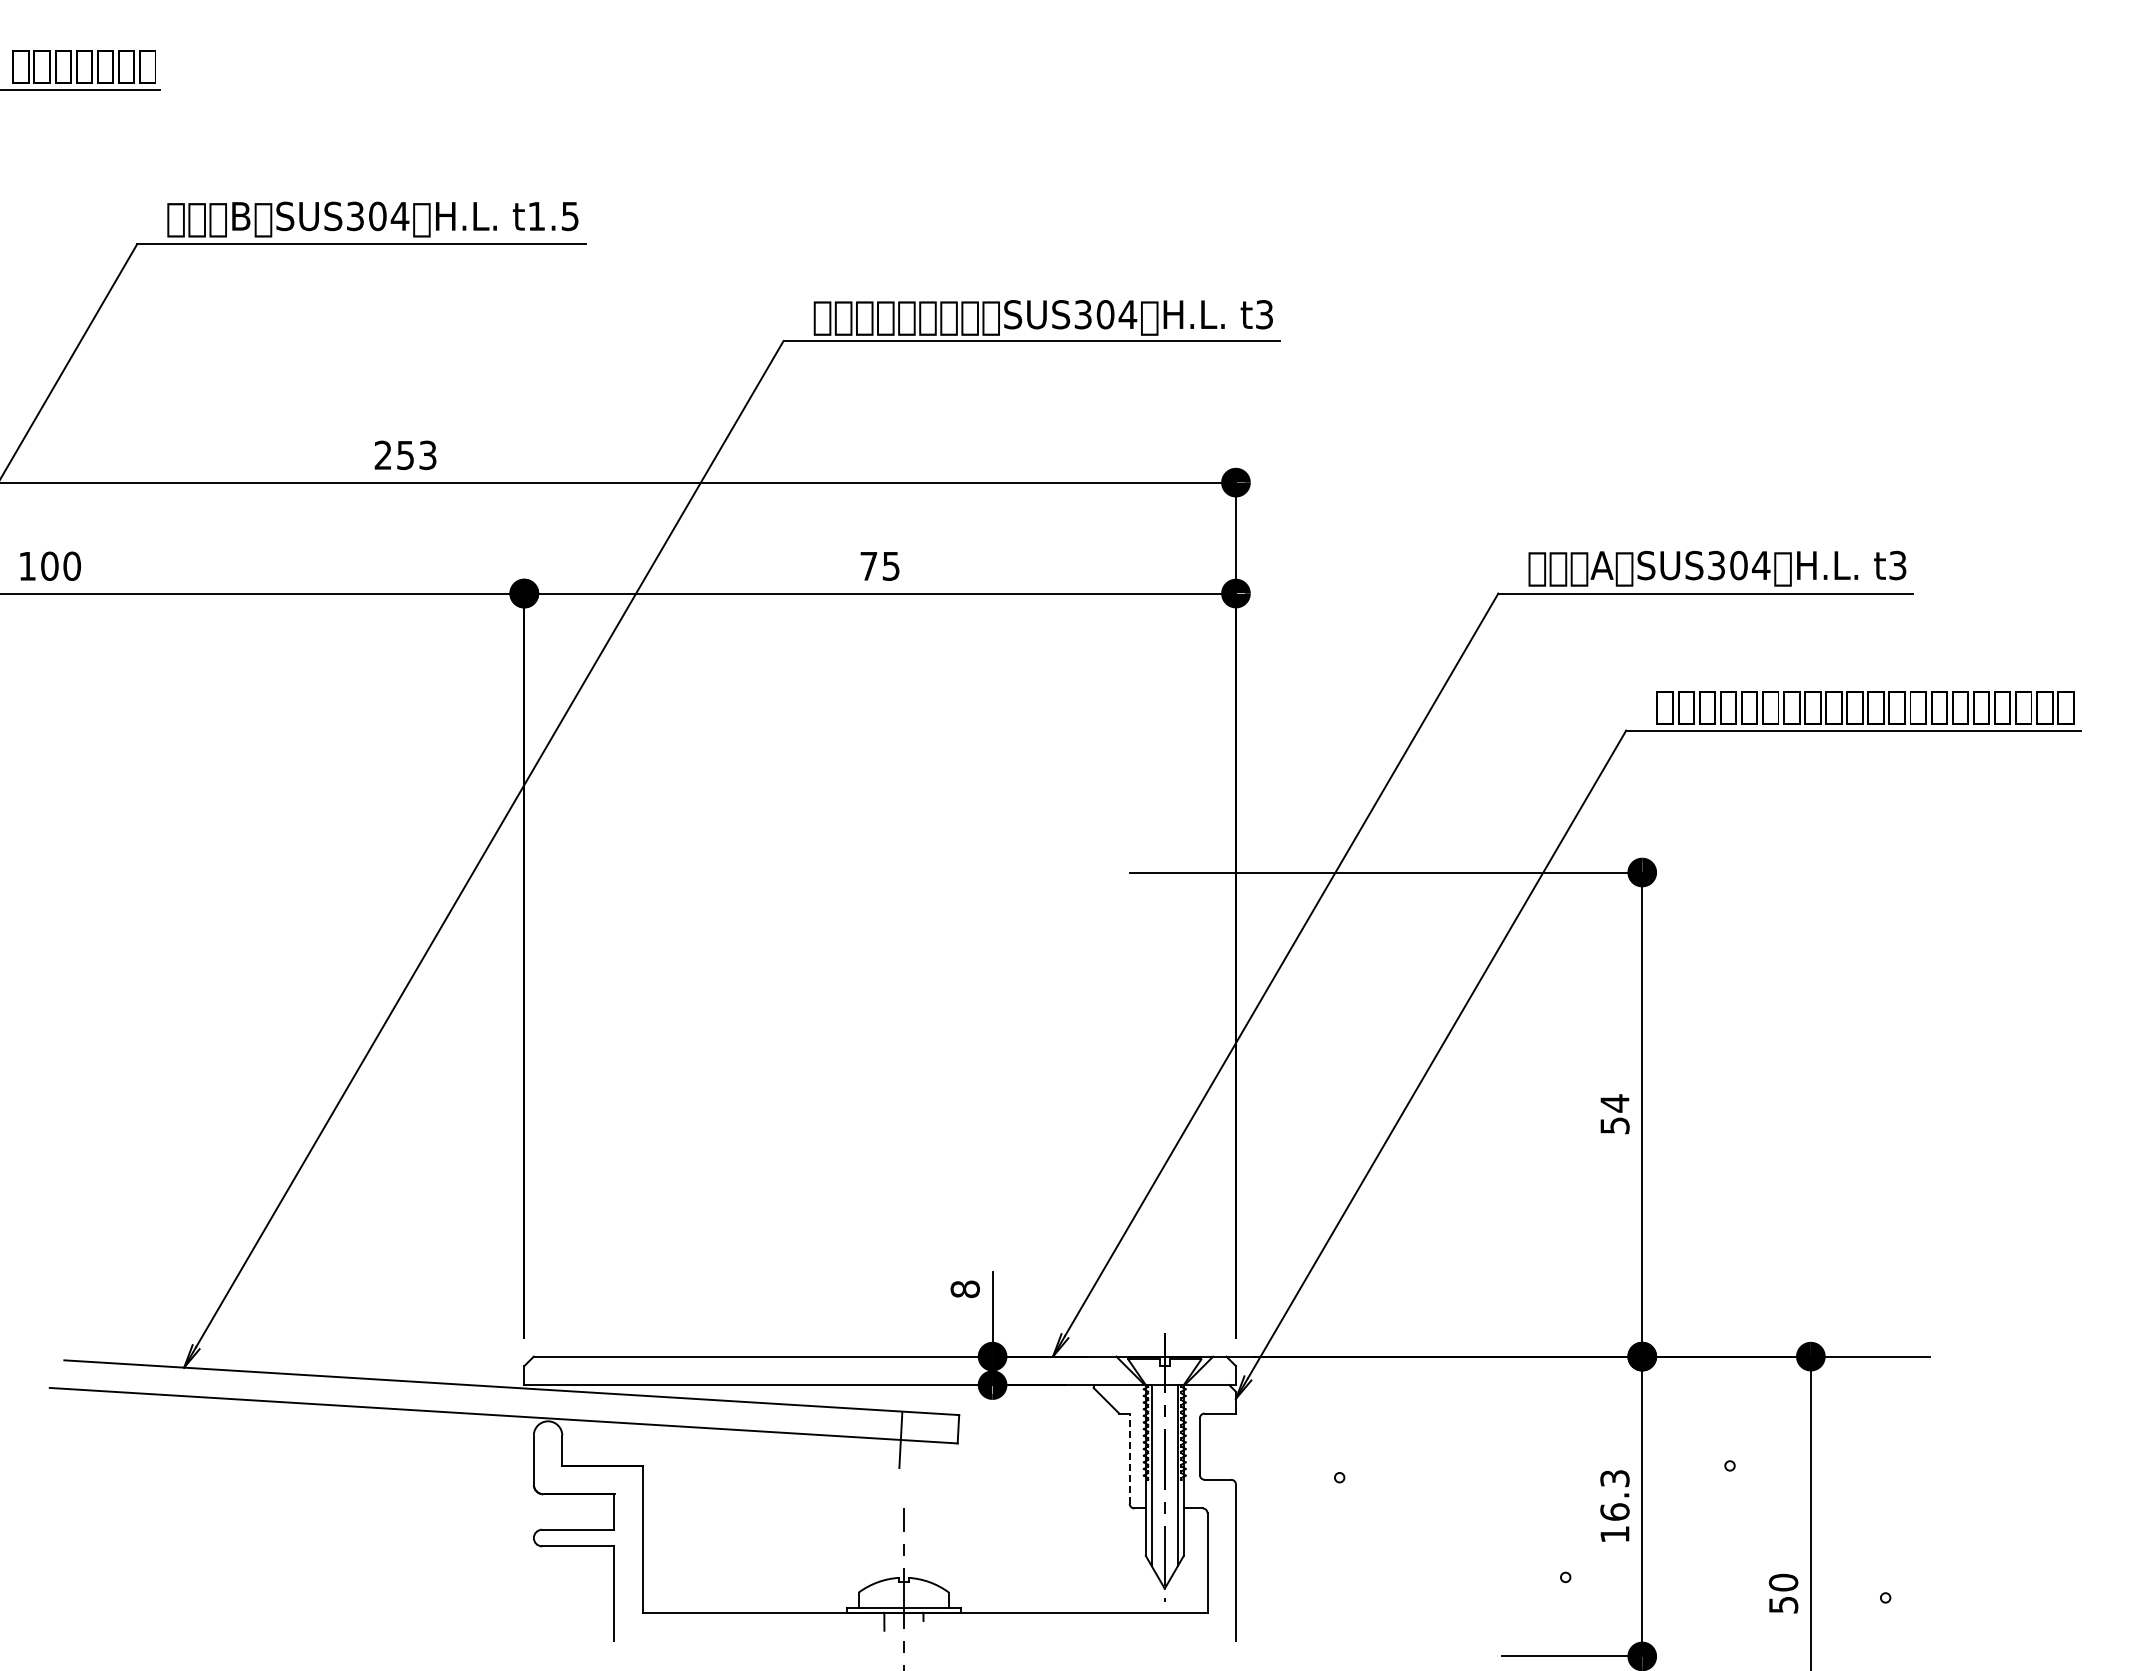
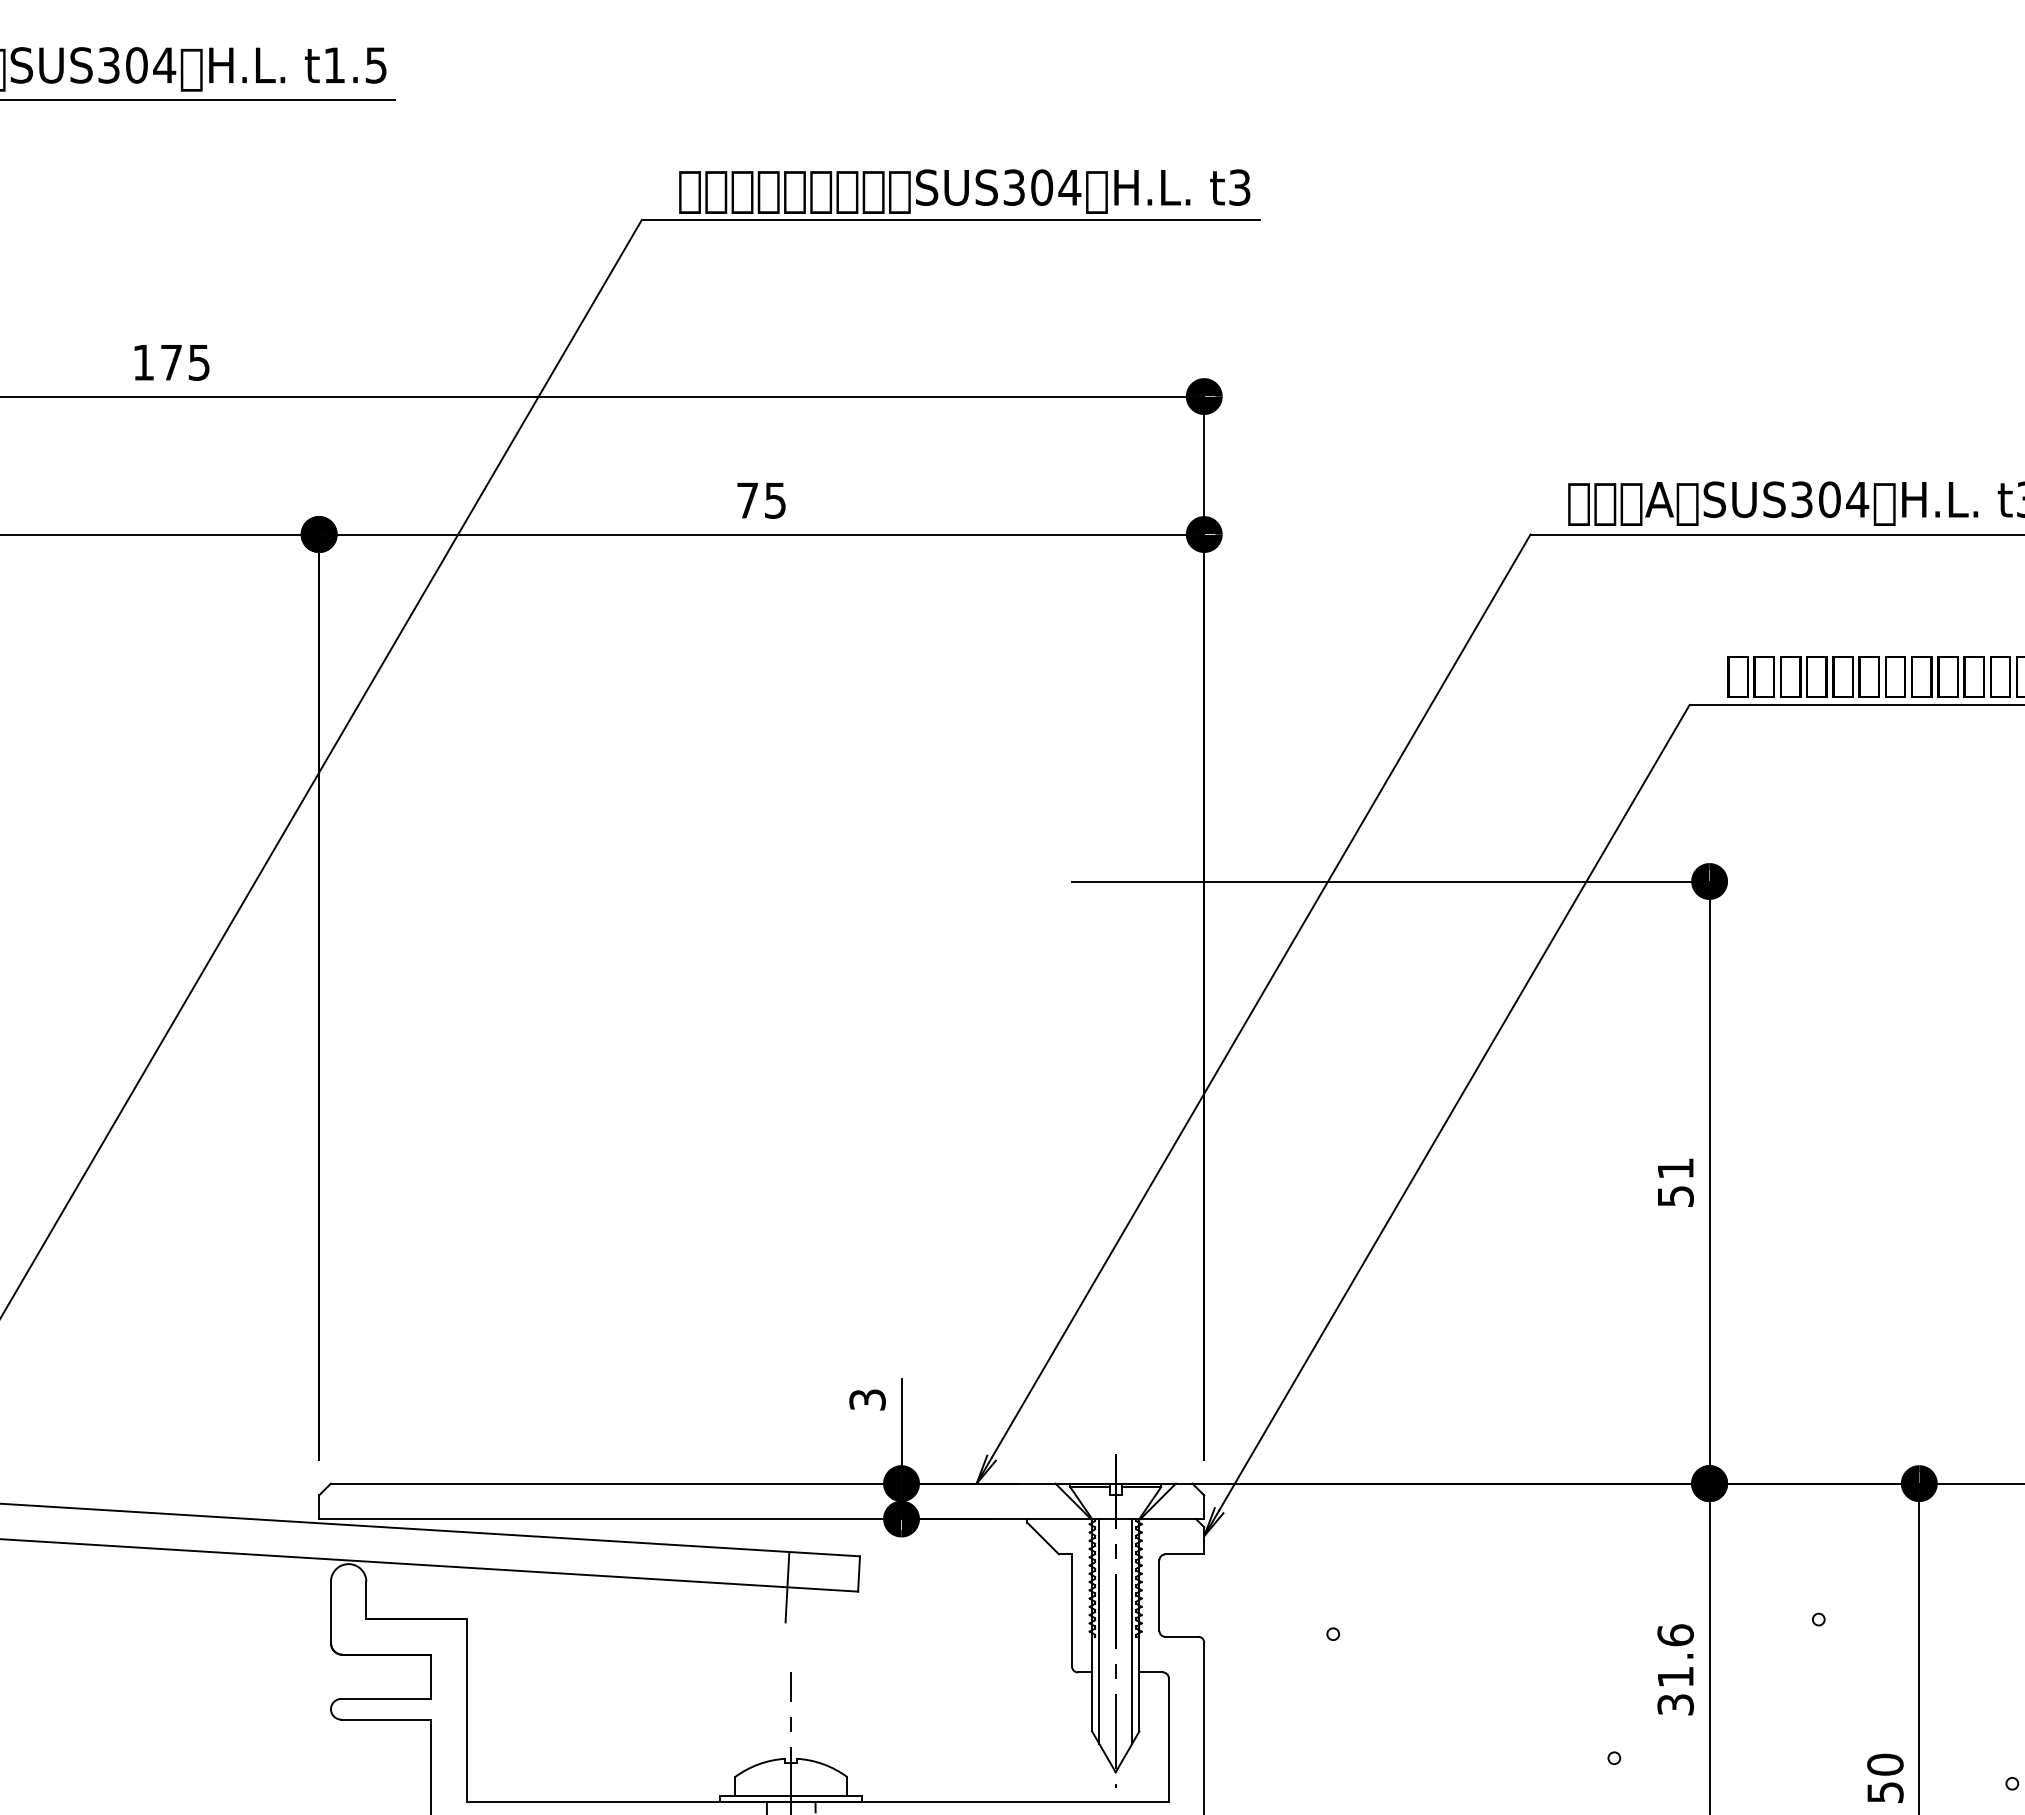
text: (405, 455) -> (171, 362), 253 -> 175
text: (1614, 1103) -> (1675, 1168), 54 -> 51
text: (964, 1289) -> (866, 1400), 8 -> 3
line: (1129, 1458) -> (1071, 1610), dashed -> solid
text: (1614, 1505) -> (1675, 1668), 16.3 -> 31.6

